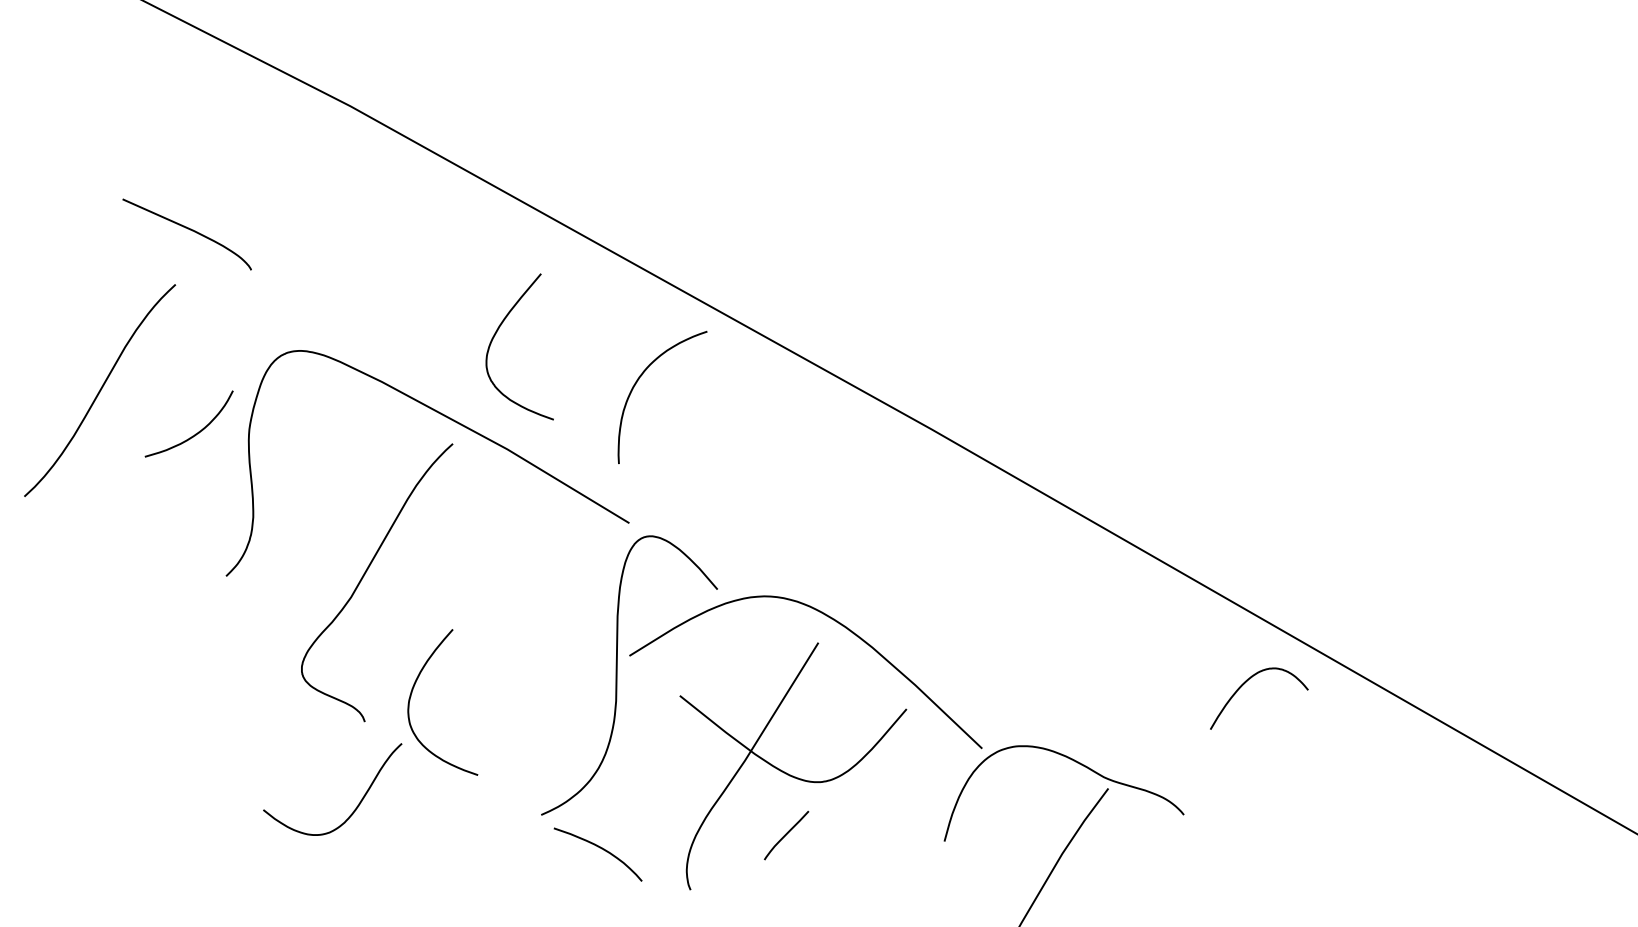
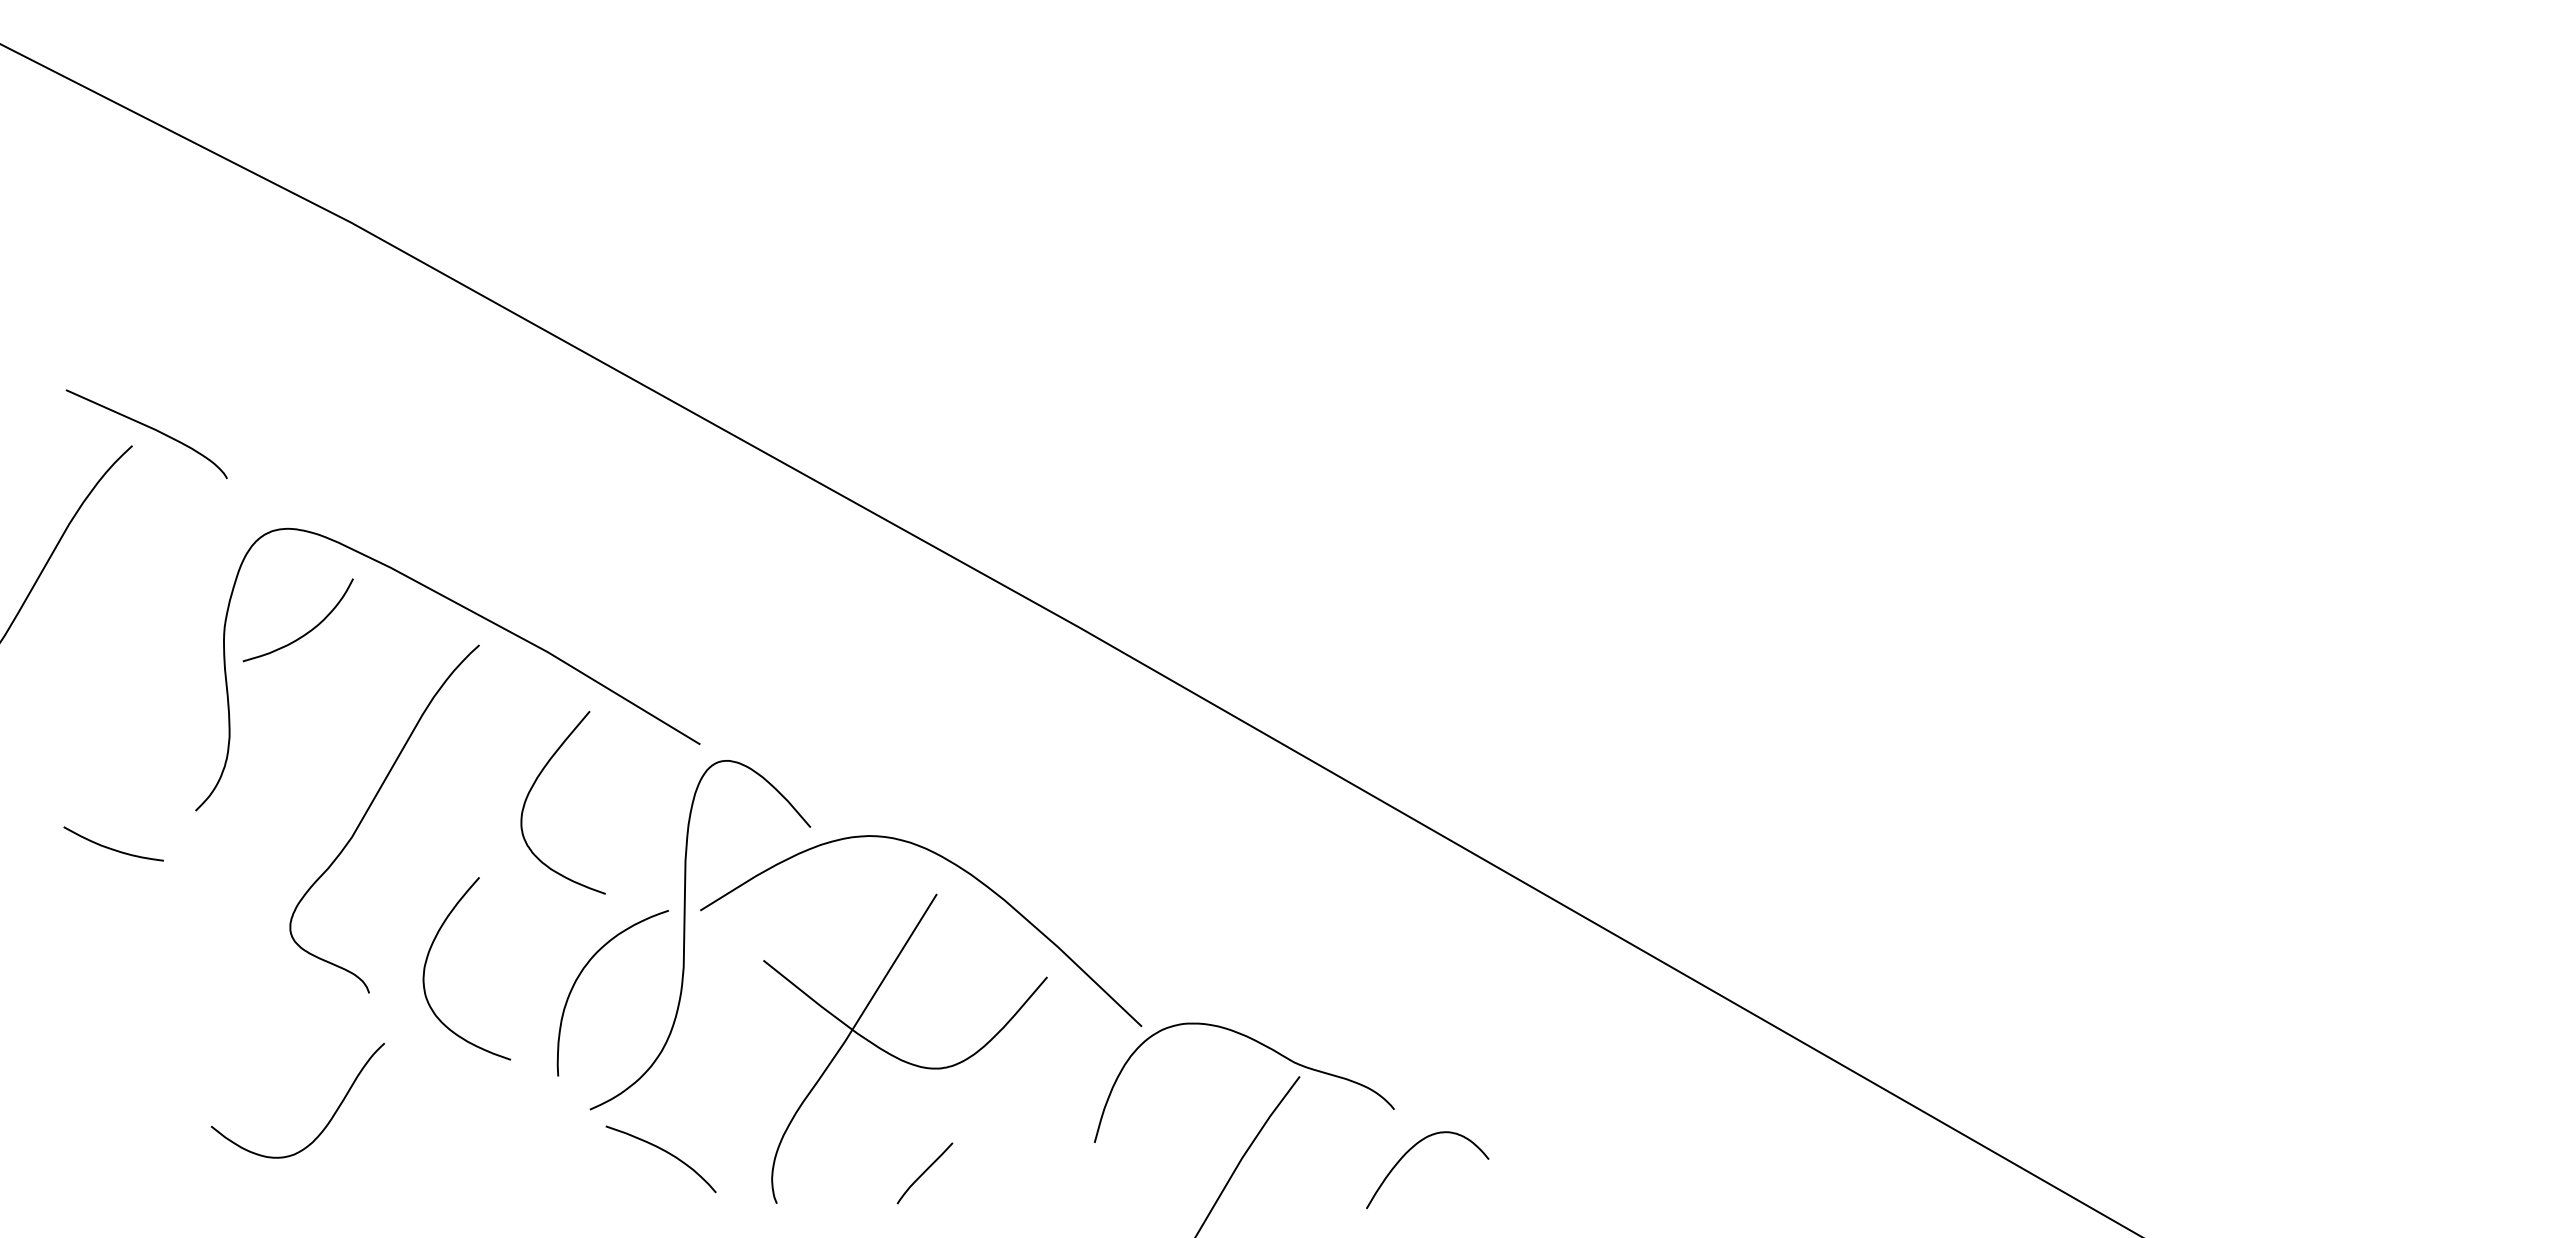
curve: (189, 229) -> (149, 428), moved
curve: (496, 333) -> (534, 785), moved
curve: (638, 381) -> (582, 972), moved
curve: (195, 433) -> (306, 632), moved
curve: (158, 605) -> (110, 847), added
curve: (1244, 683) -> (1409, 1151), moved
curve: (357, 806) -> (328, 1121), moved
curve: (786, 835) -> (924, 1173), moved

